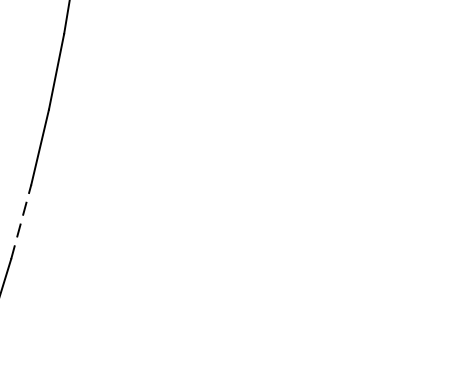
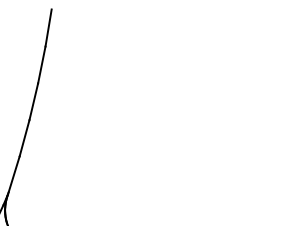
line: (21, 222) -> (24, 138), dashed -> solid

